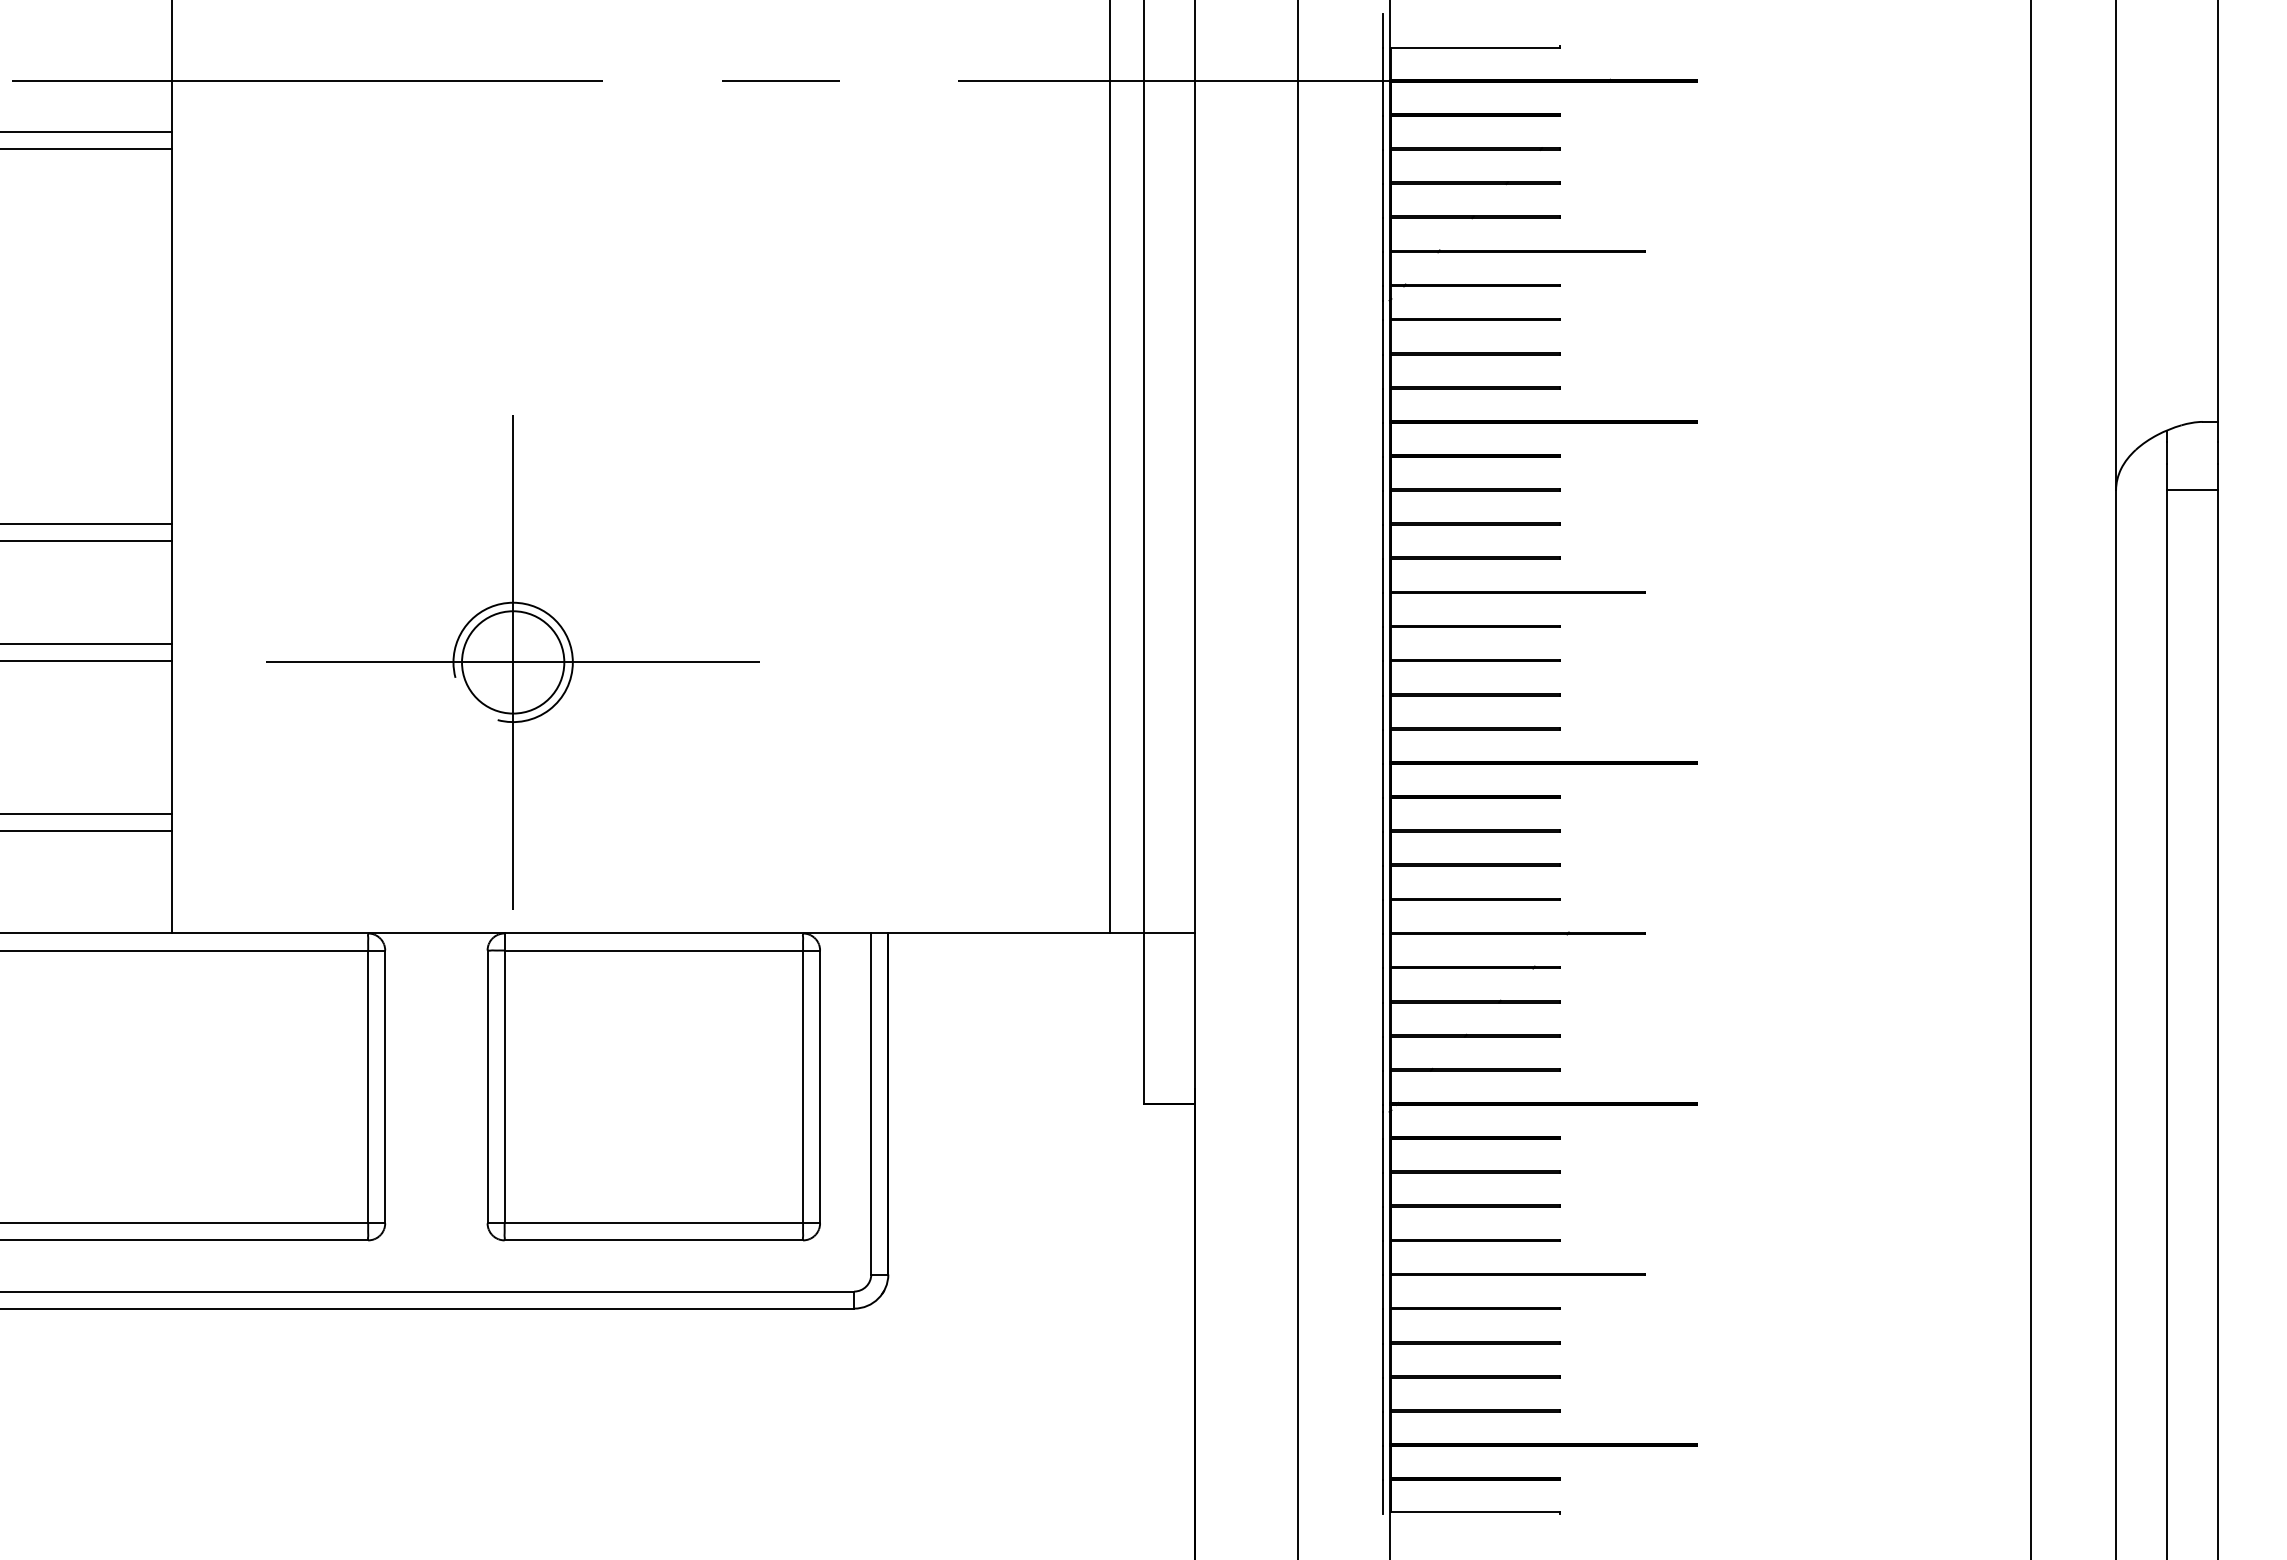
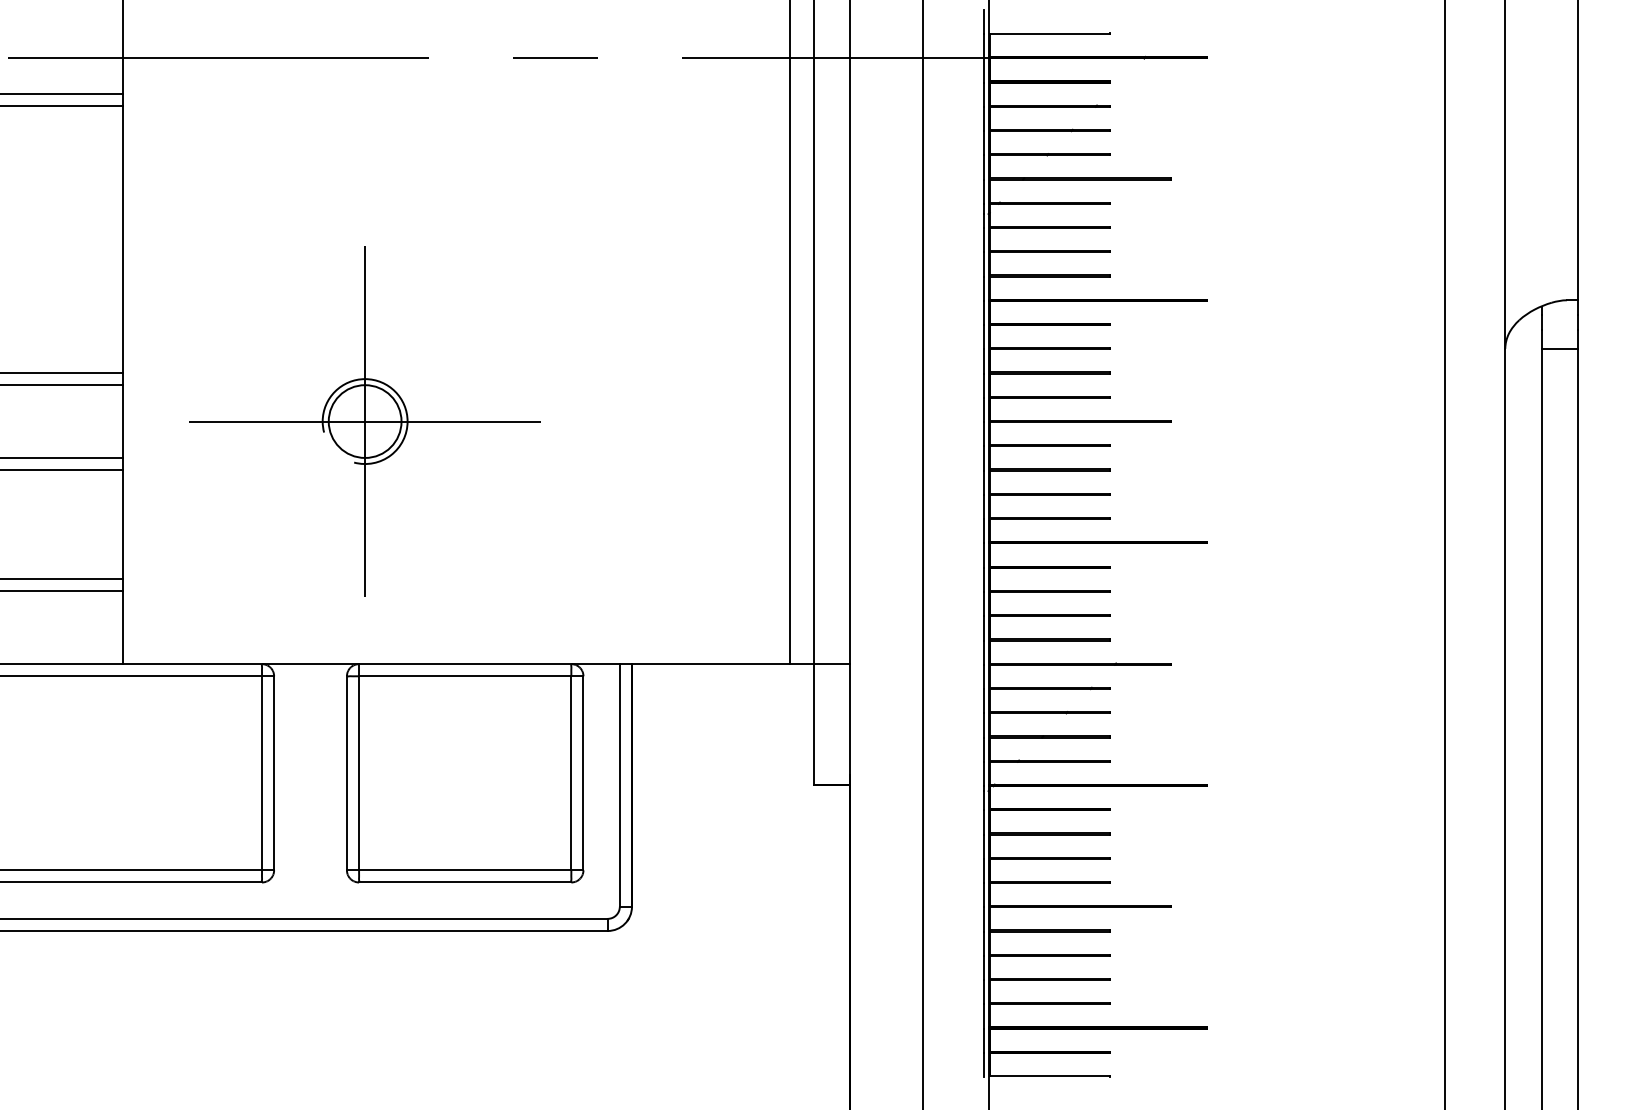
part: (512, 662) -> (364, 421), moved

